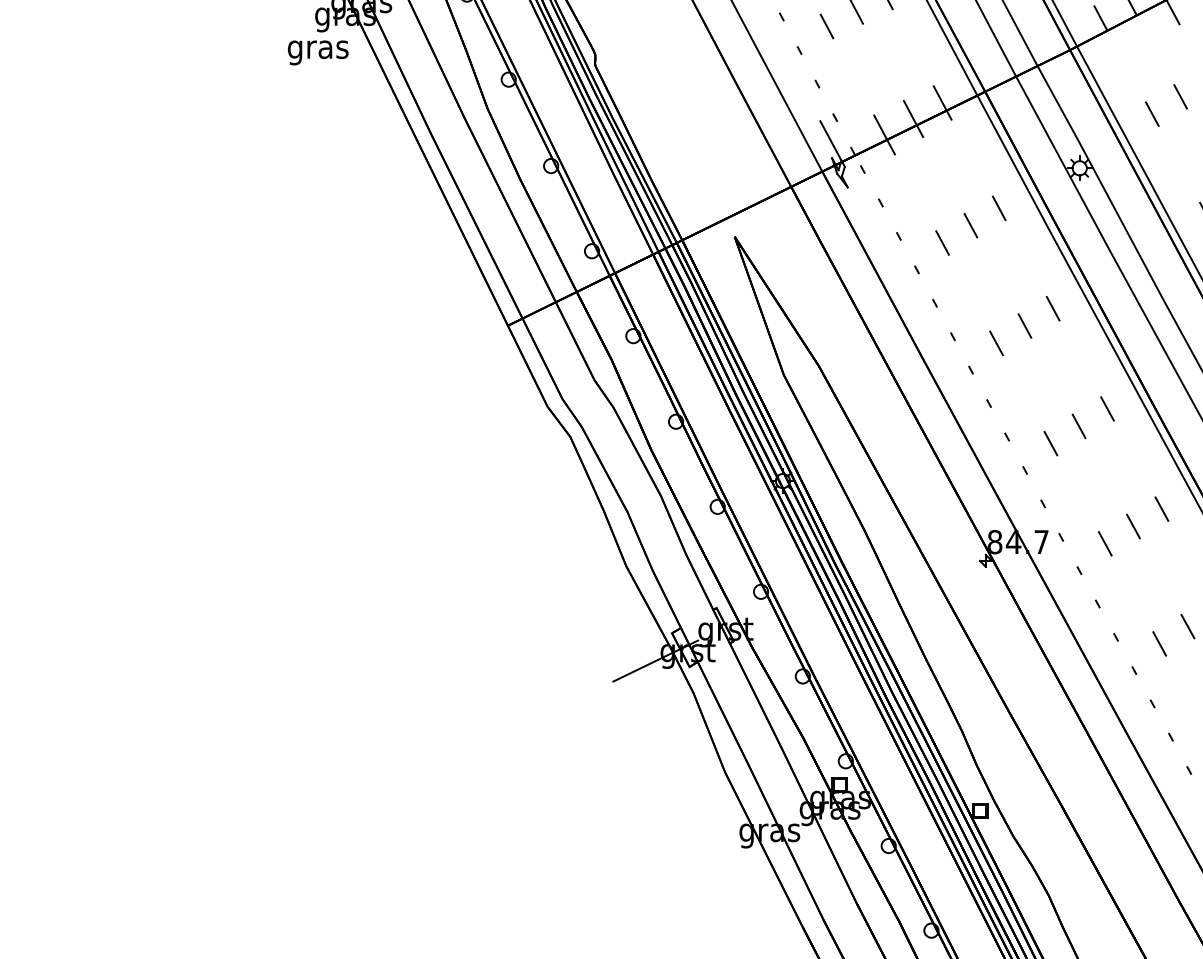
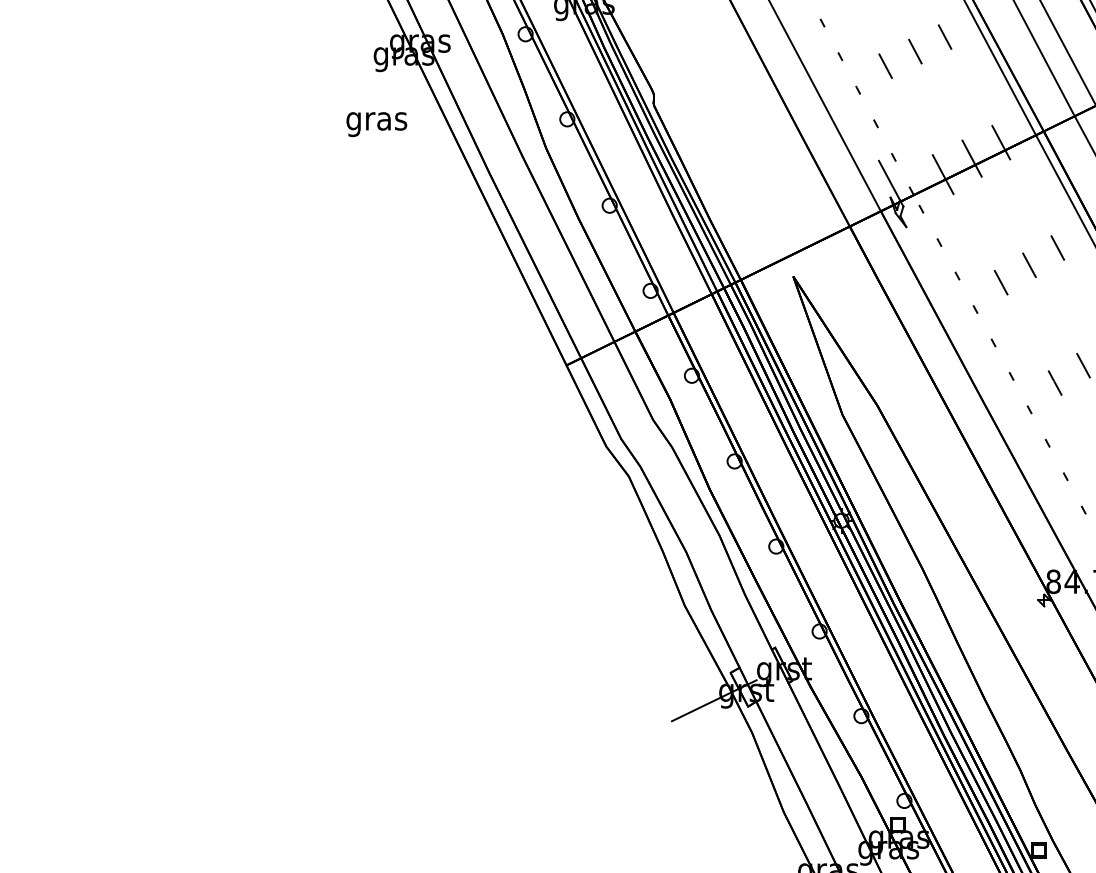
text: (317, 52) -> (376, 124), moved

